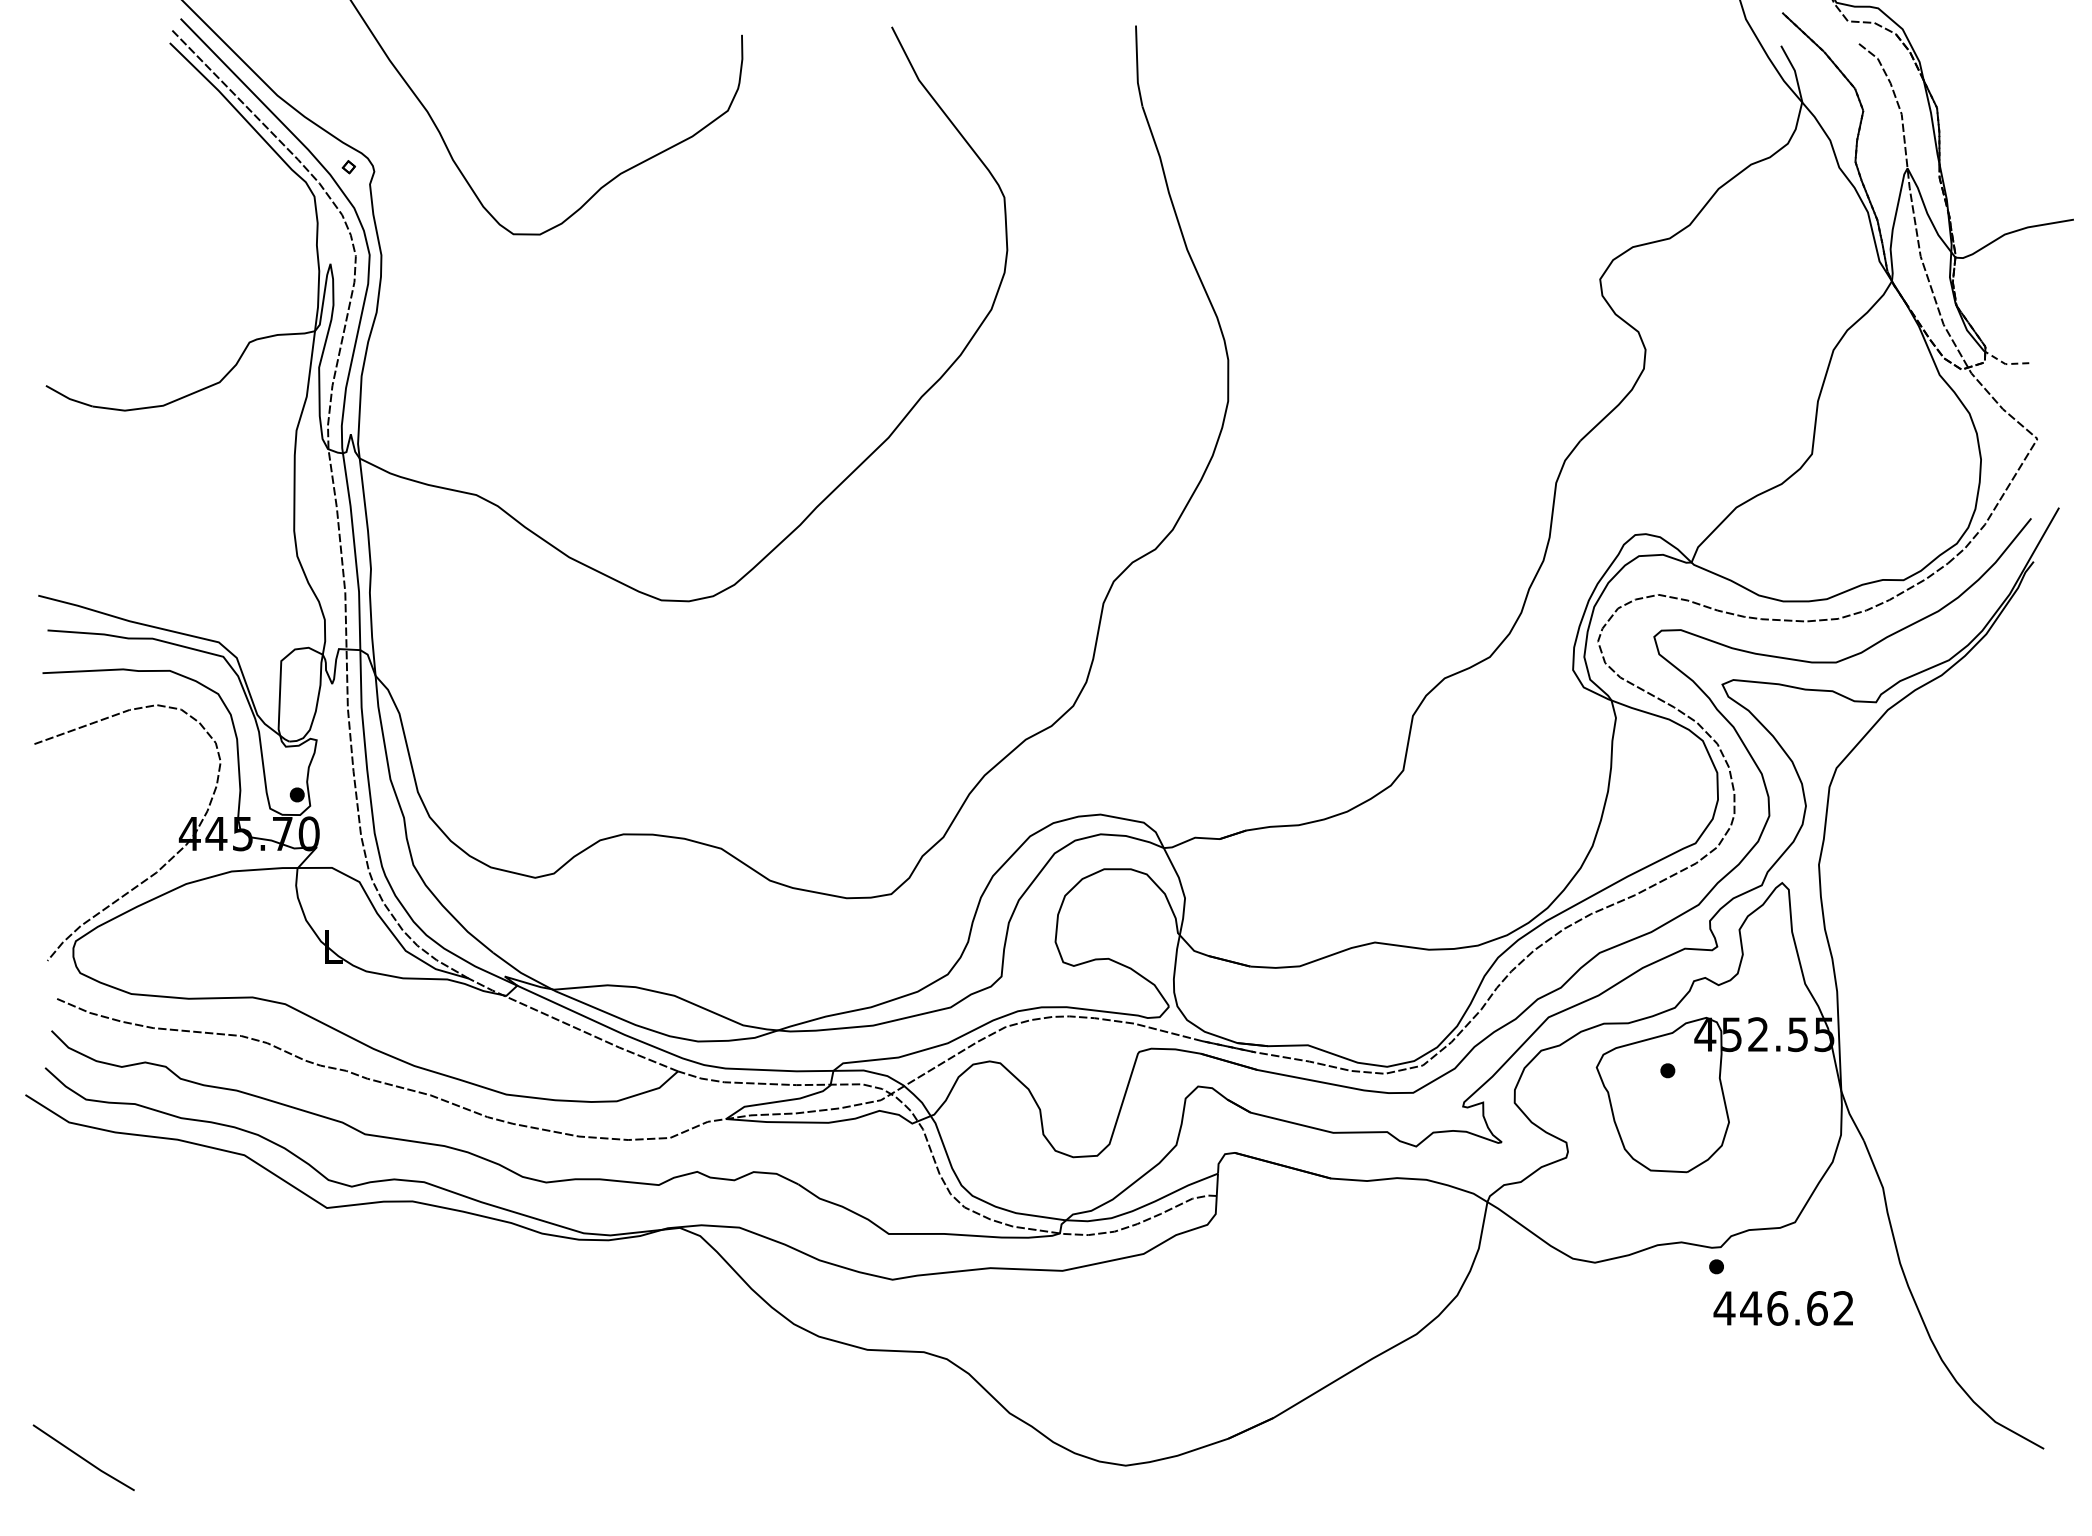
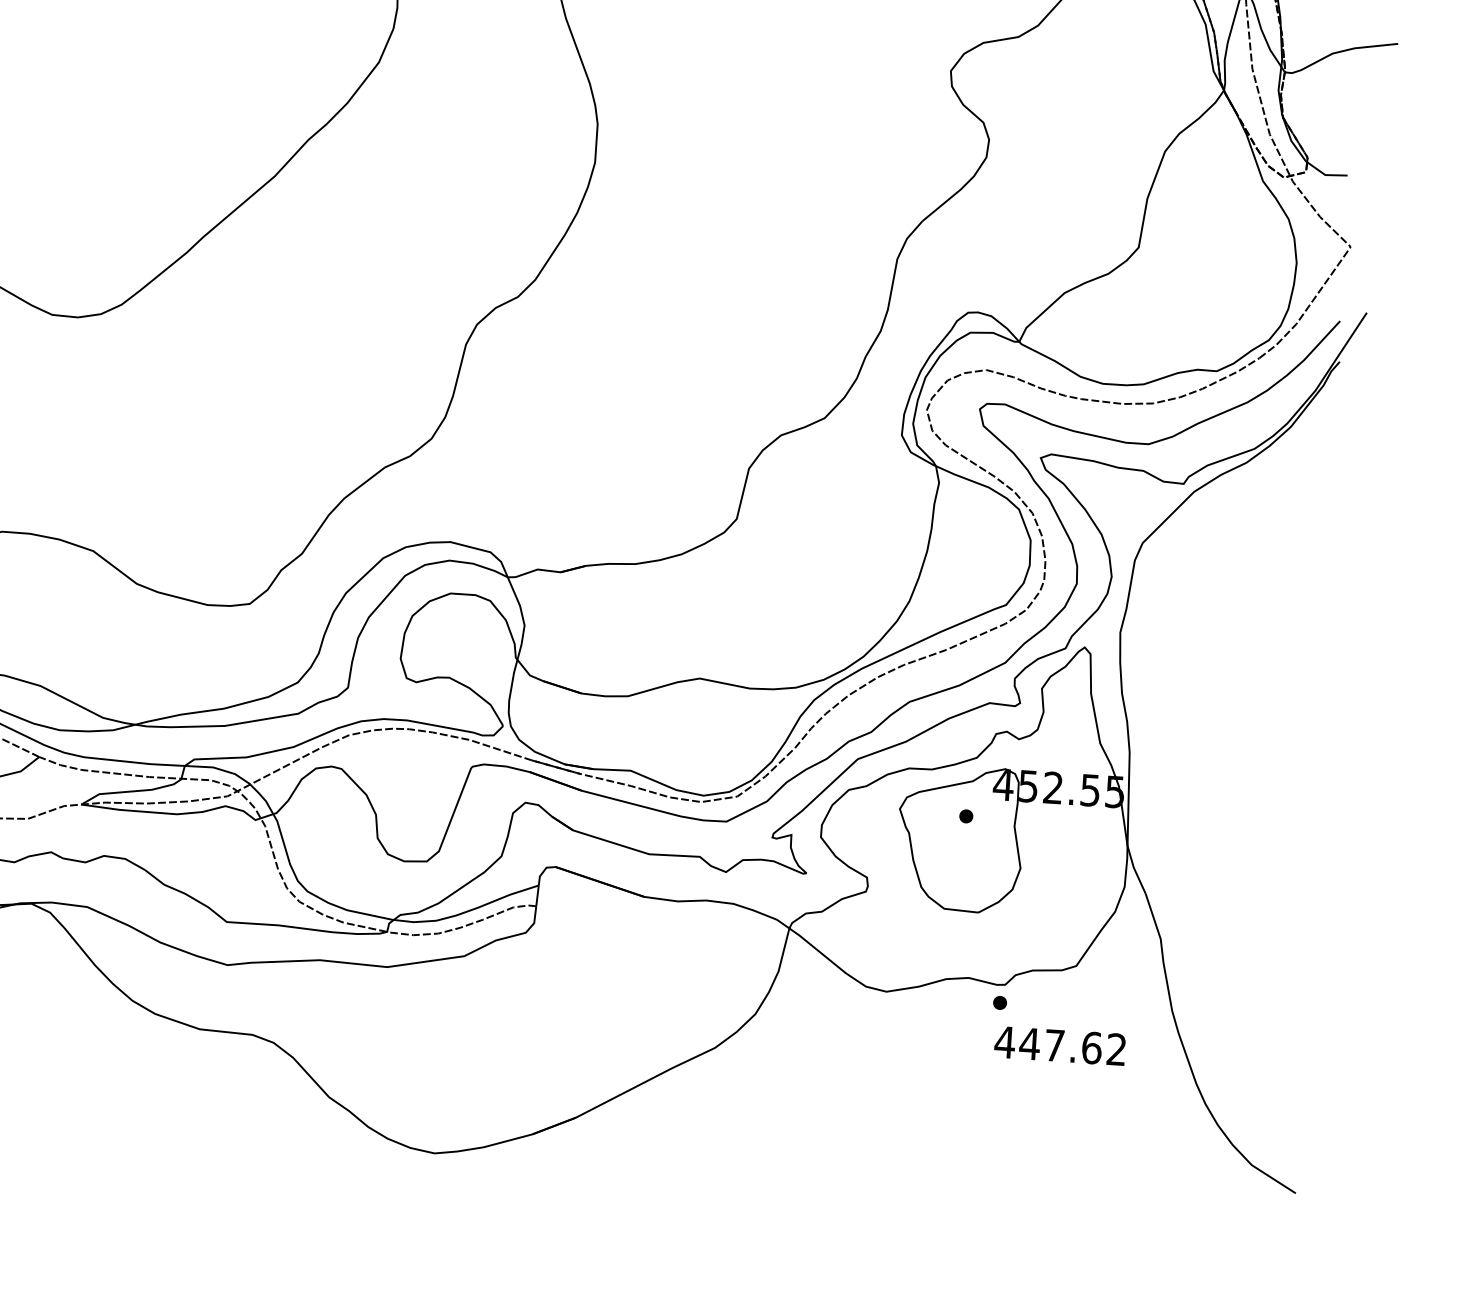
line: (2005, 364) -> (1325, 175), dashed -> solid
text: (1777, 1308) -> (1054, 1045), 446.62 -> 447.62

